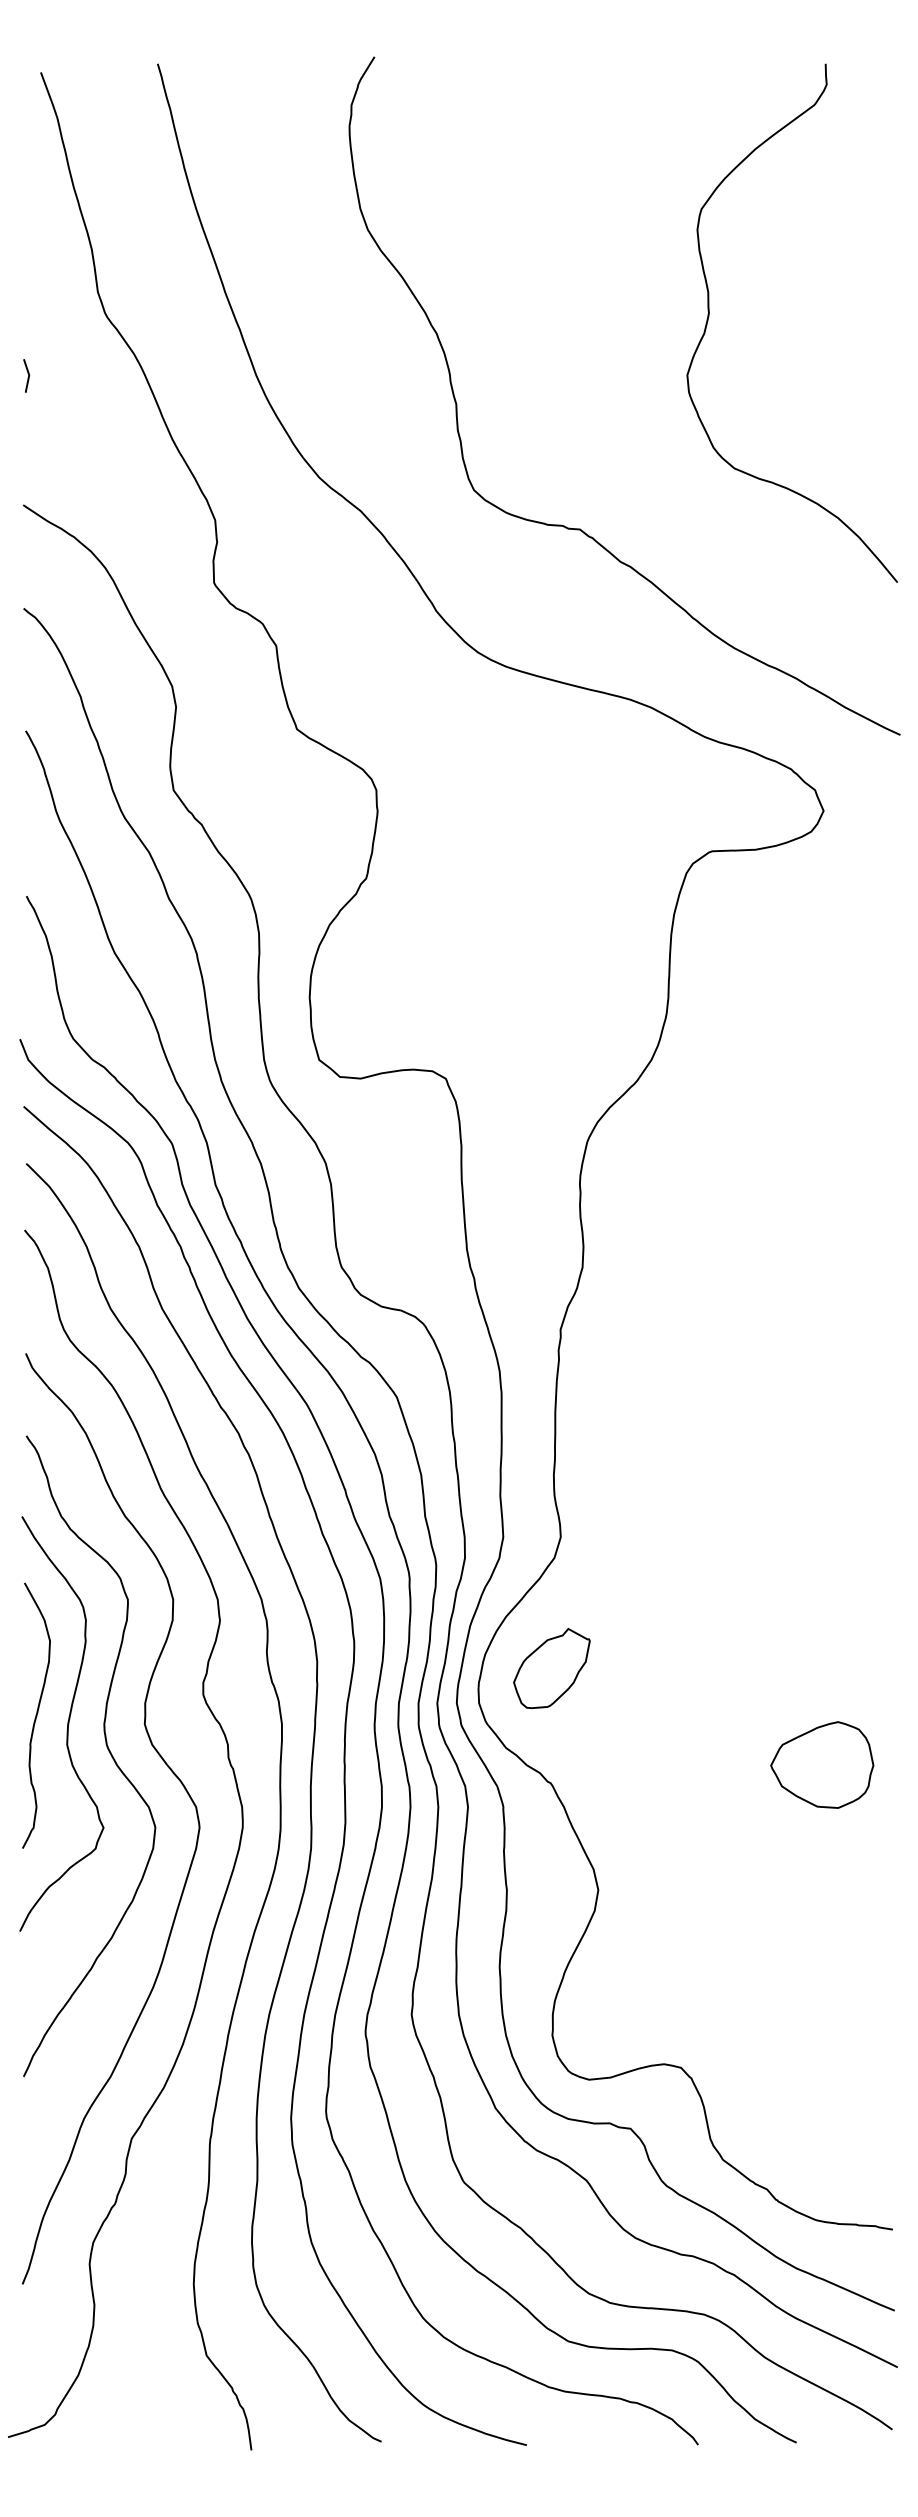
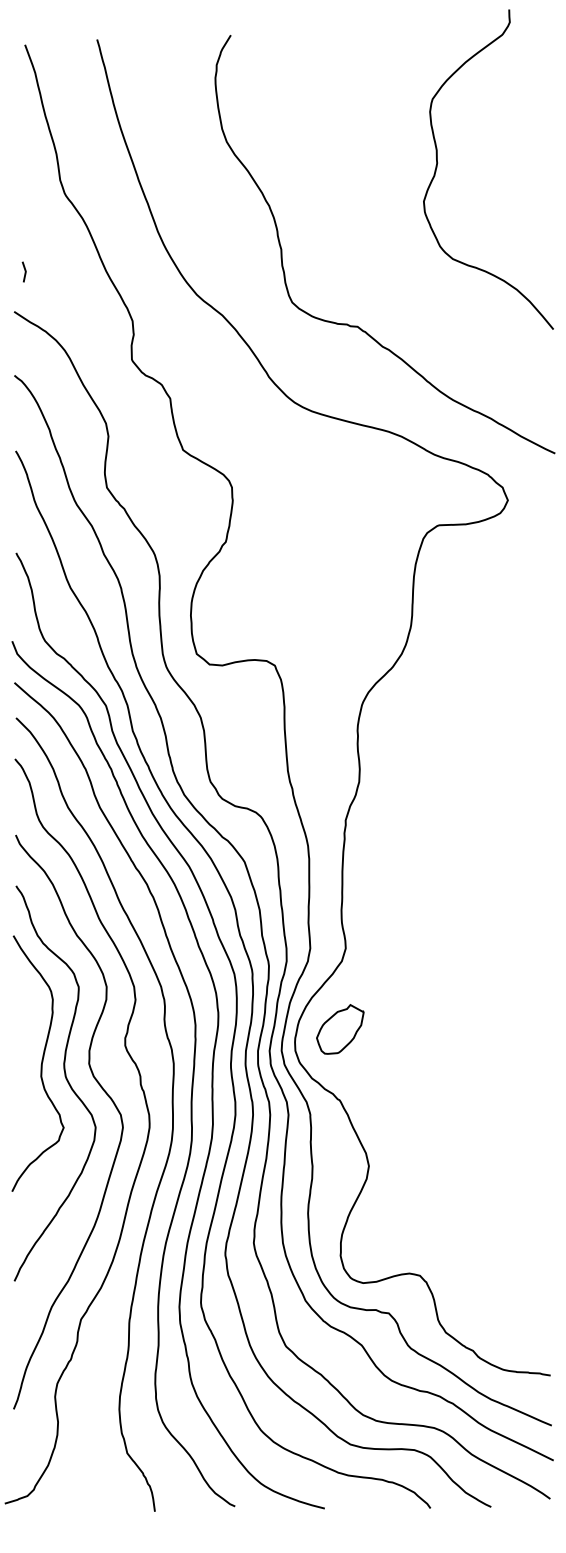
curve: (709, 319) -> (437, 167), moved
line: (27, 375) -> (24, 271), moved
curve: (36, 1715) -> (22, 1058), removed
part: (821, 1764) -> (506, 1088), removed

